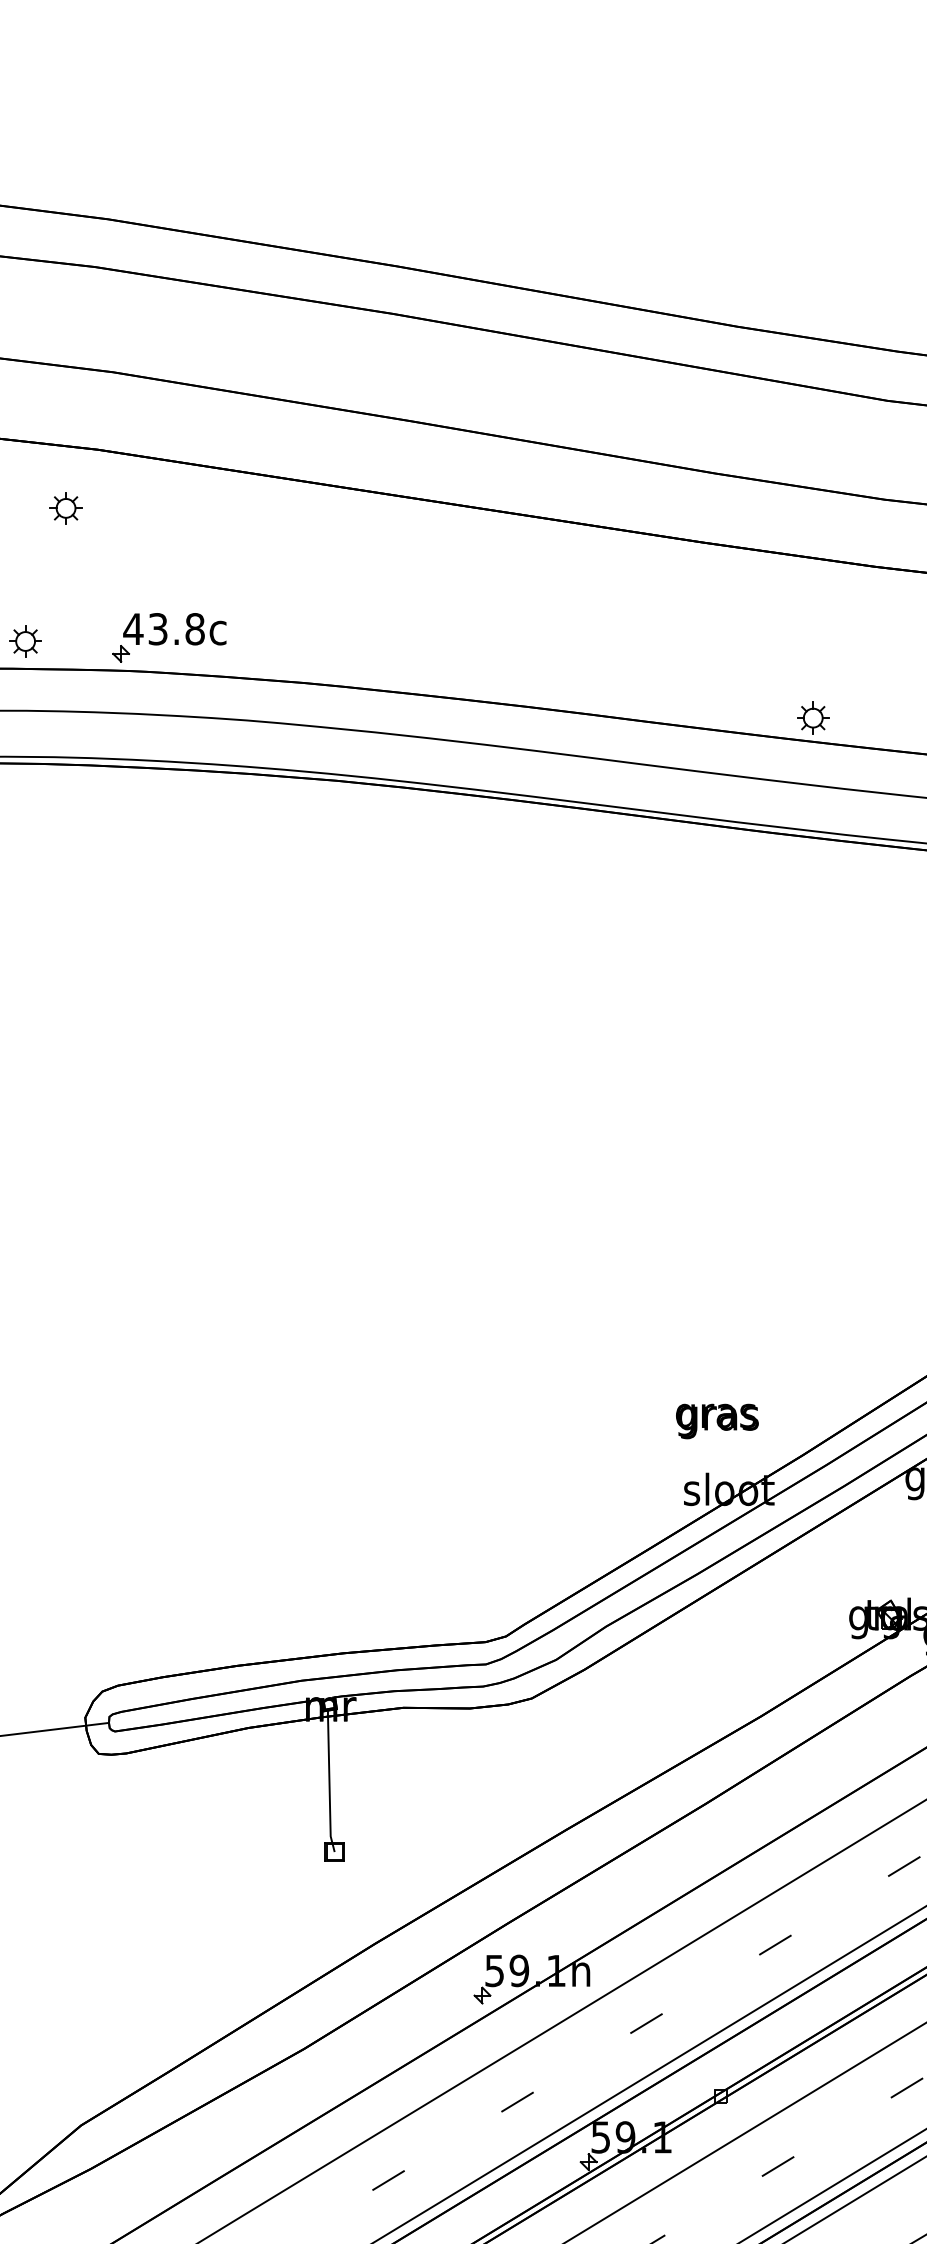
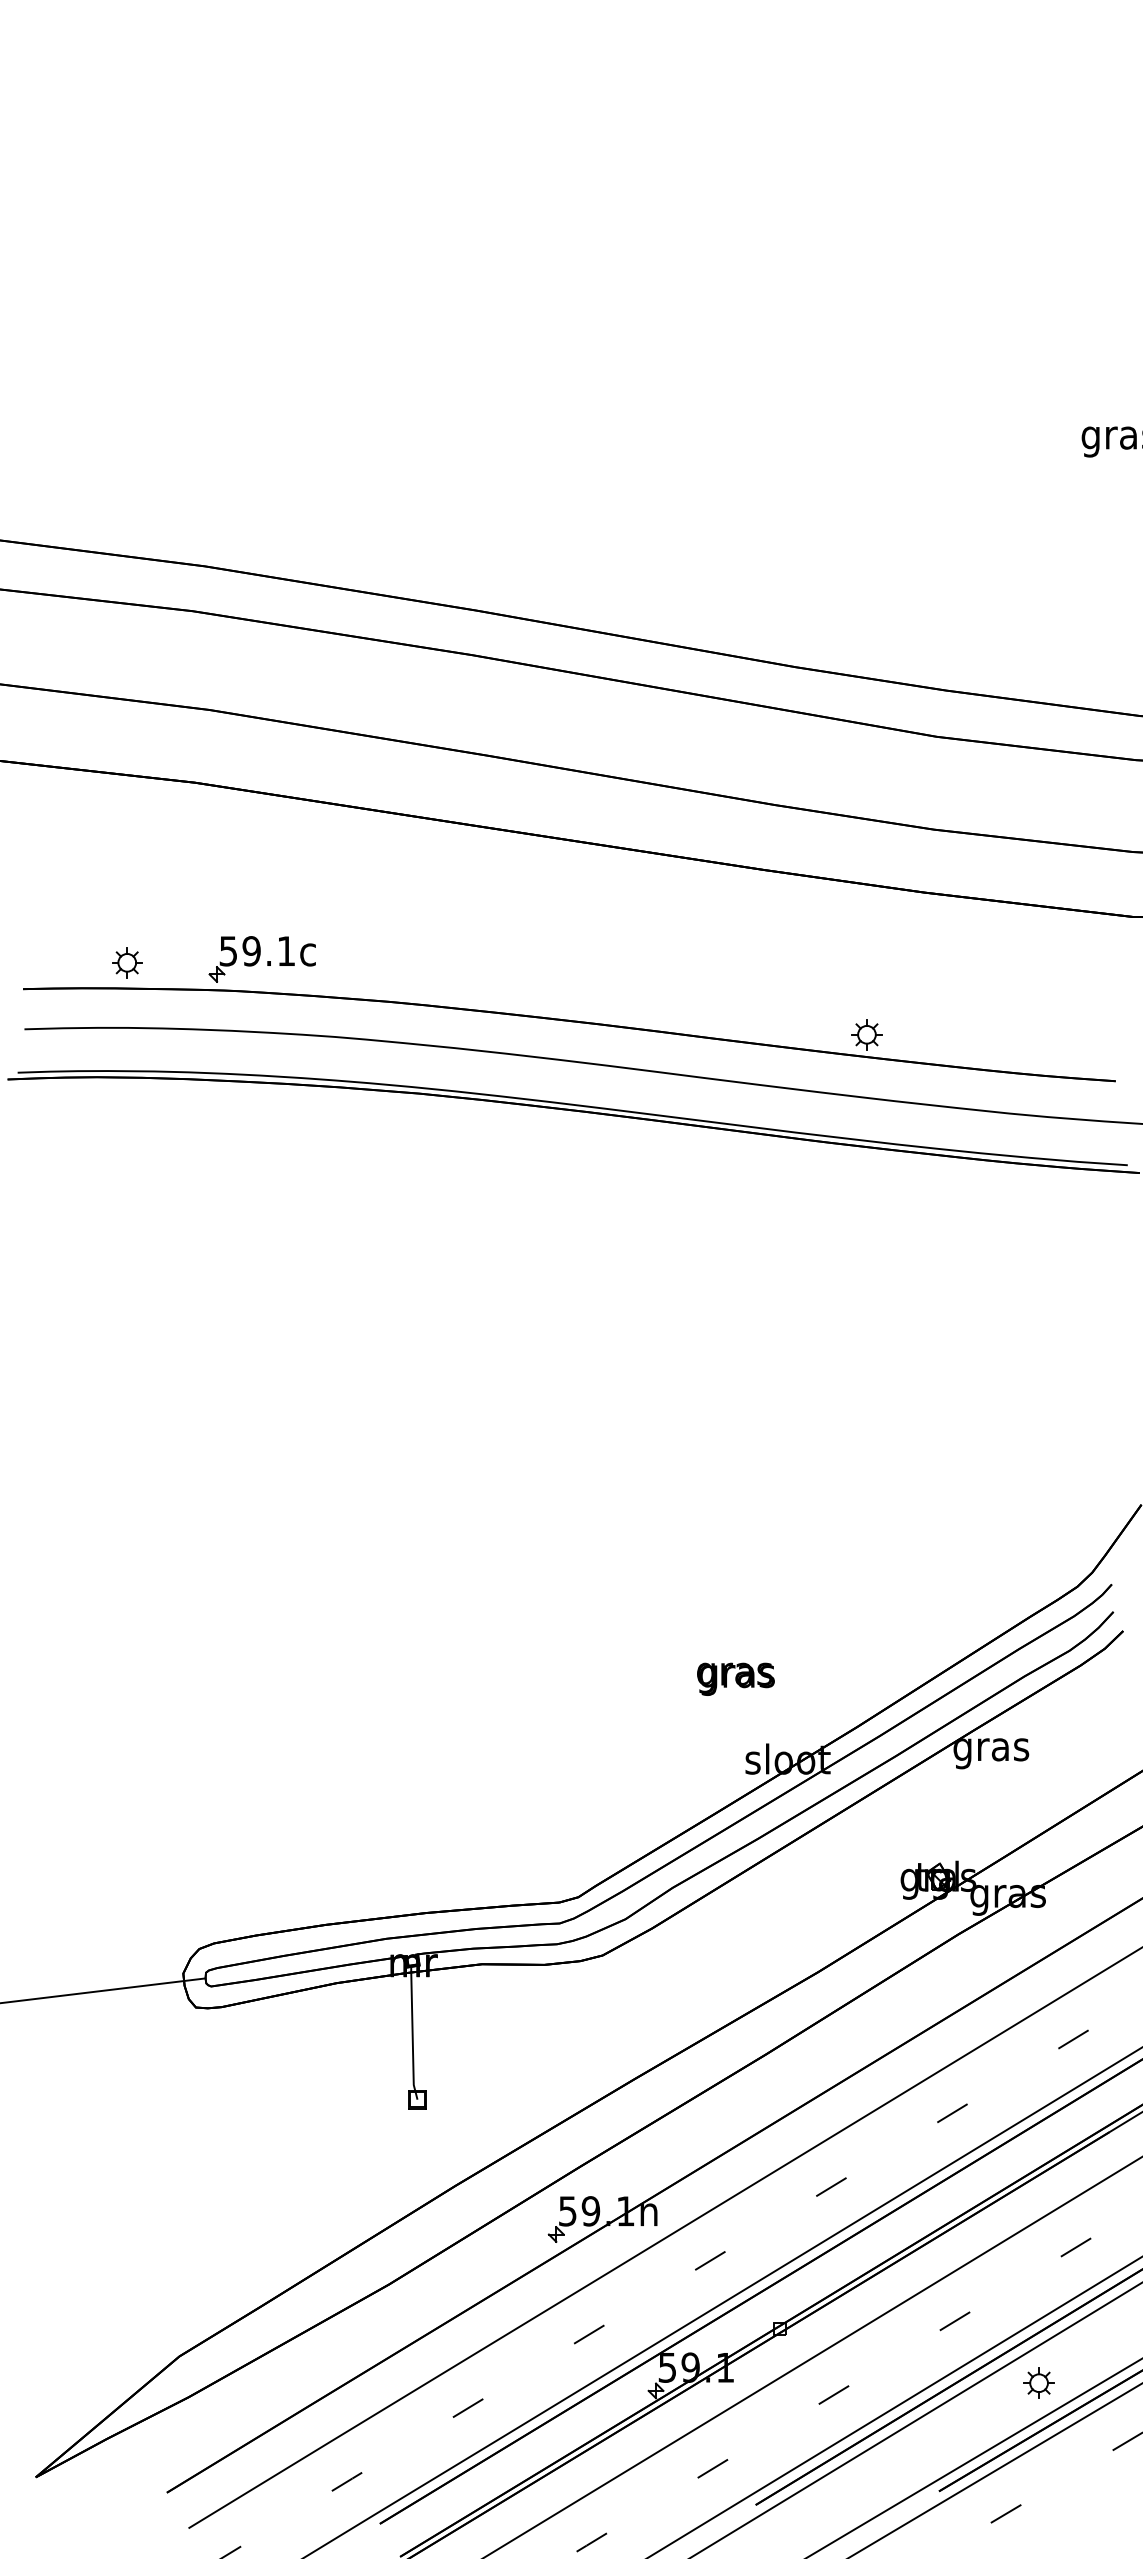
part: (66, 508) -> (165, 837), removed
text: (163, 629) -> (256, 951), 43.8c -> 59.1c
text: (716, 1420) -> (735, 1678), moved

